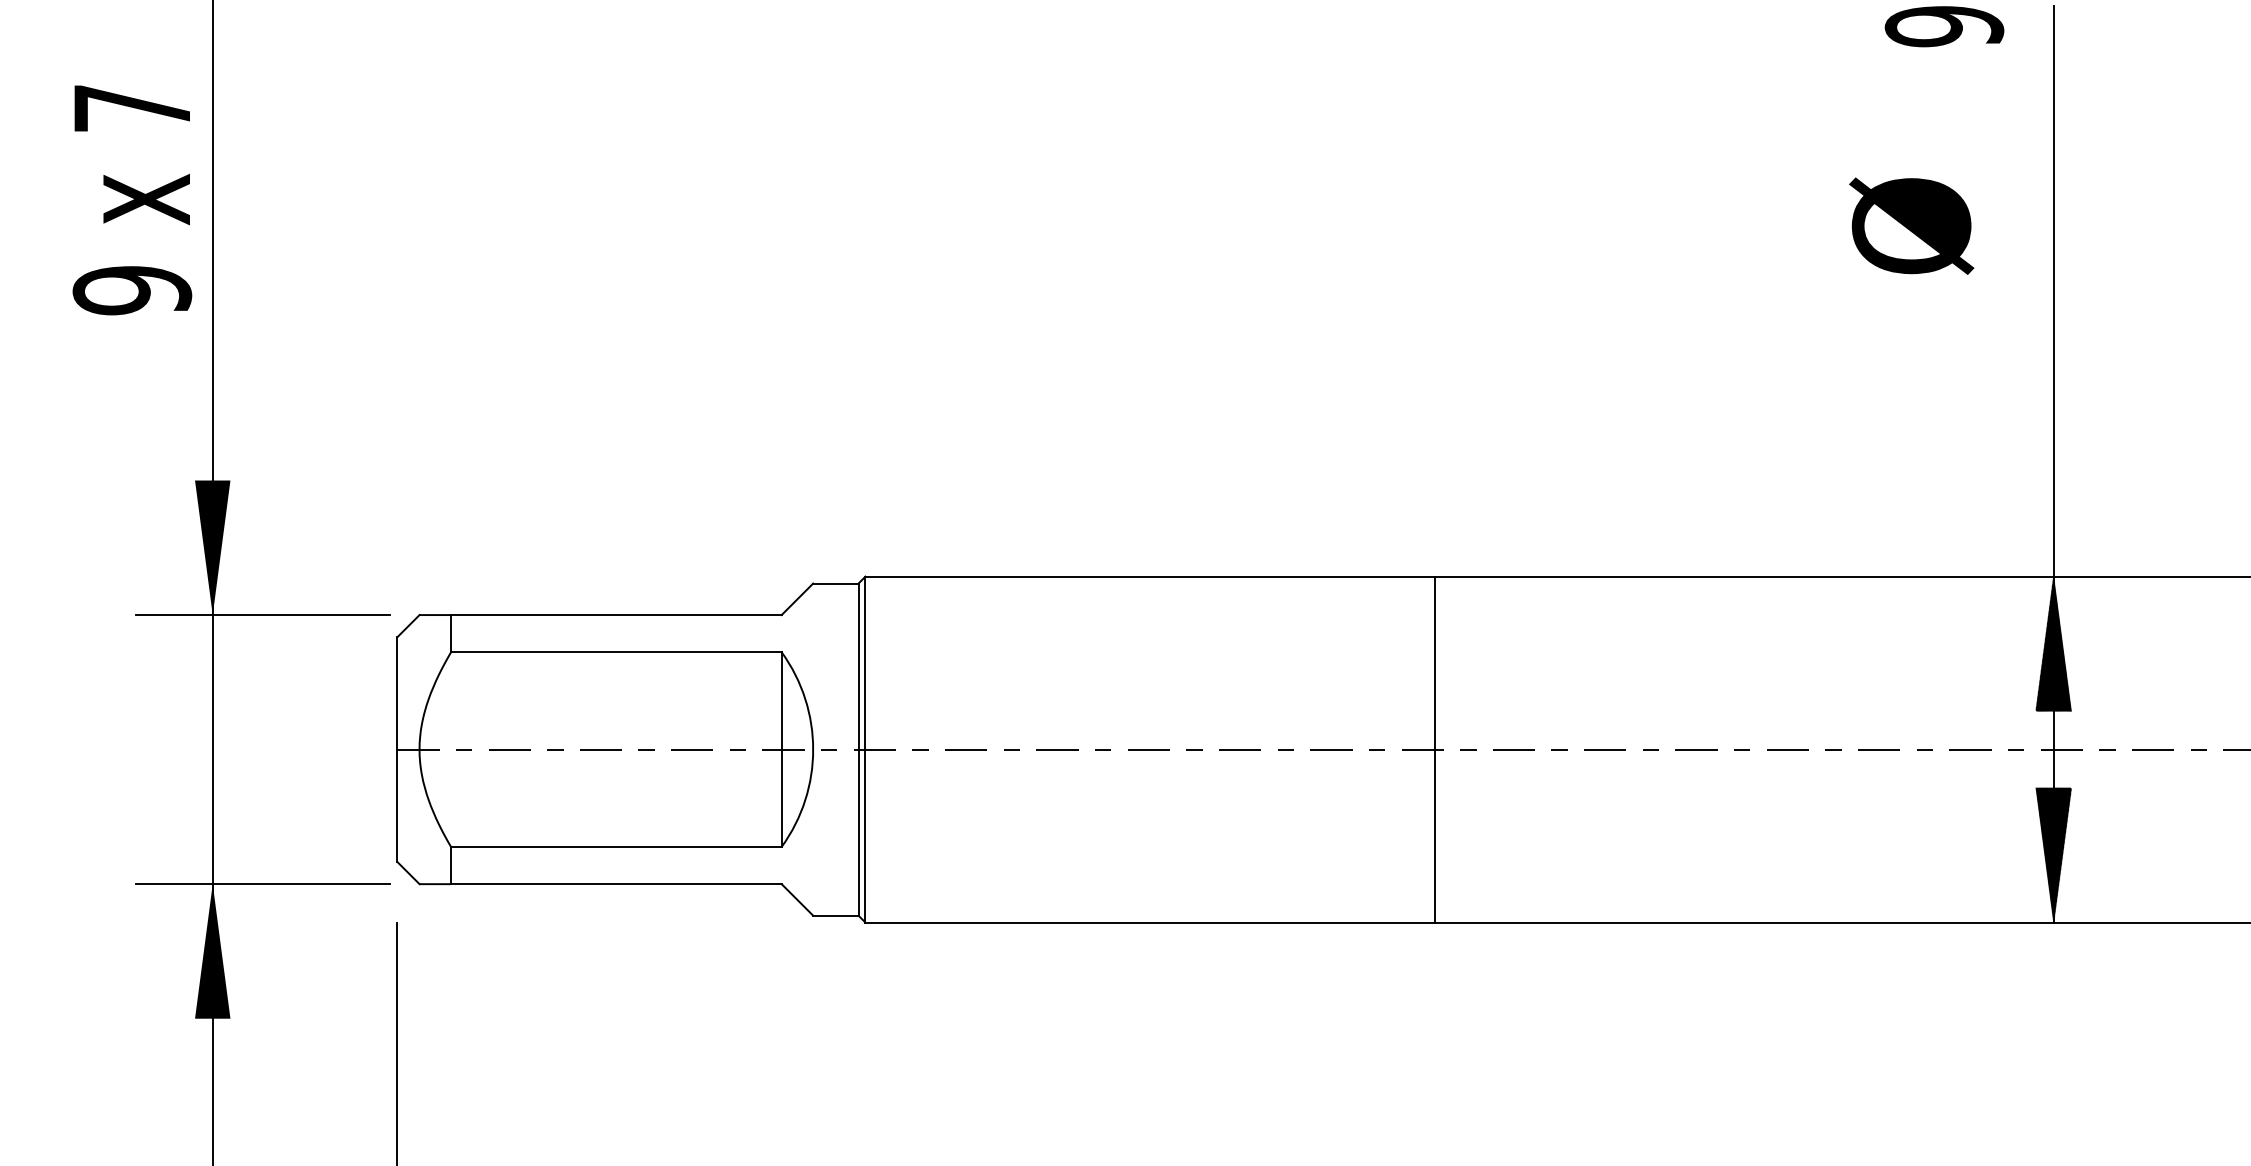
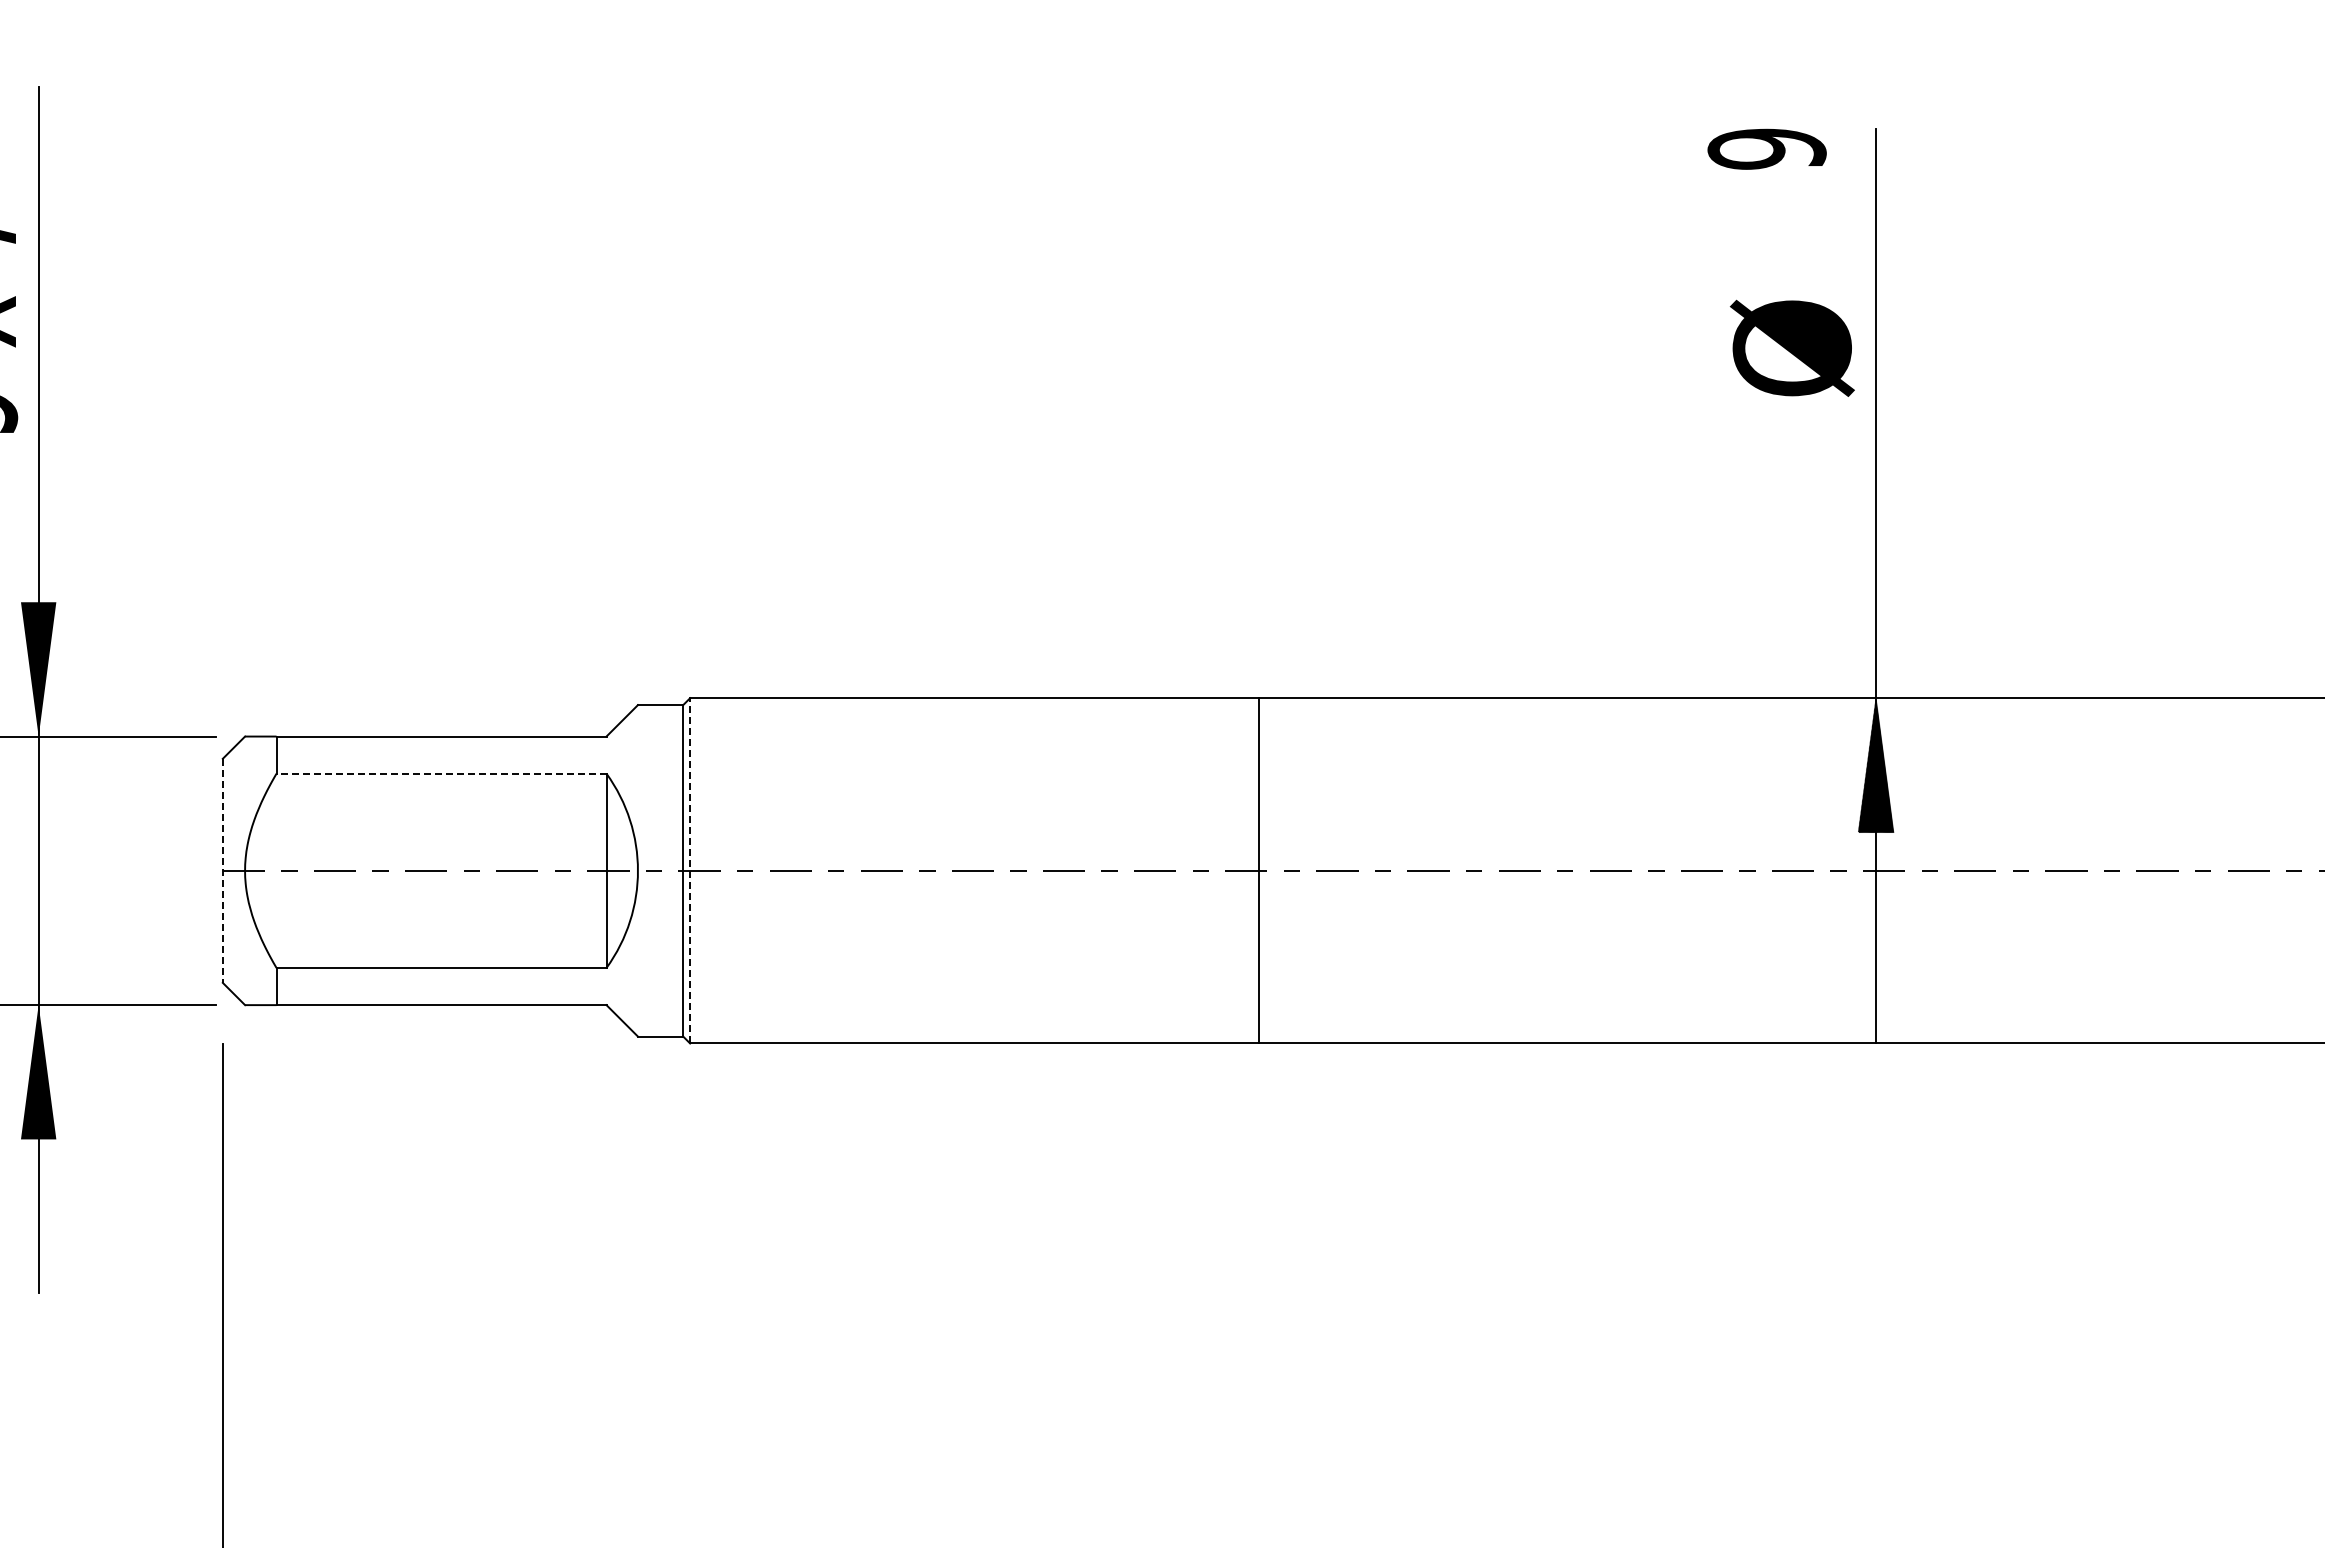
text: (1911, 225) -> (1792, 347), moved
line: (616, 652) -> (441, 773), solid -> dashed
line: (865, 749) -> (690, 870), solid -> dashed
line: (396, 750) -> (222, 871), solid -> dashed
hatch: (2053, 854) -> (1875, 975), removed

